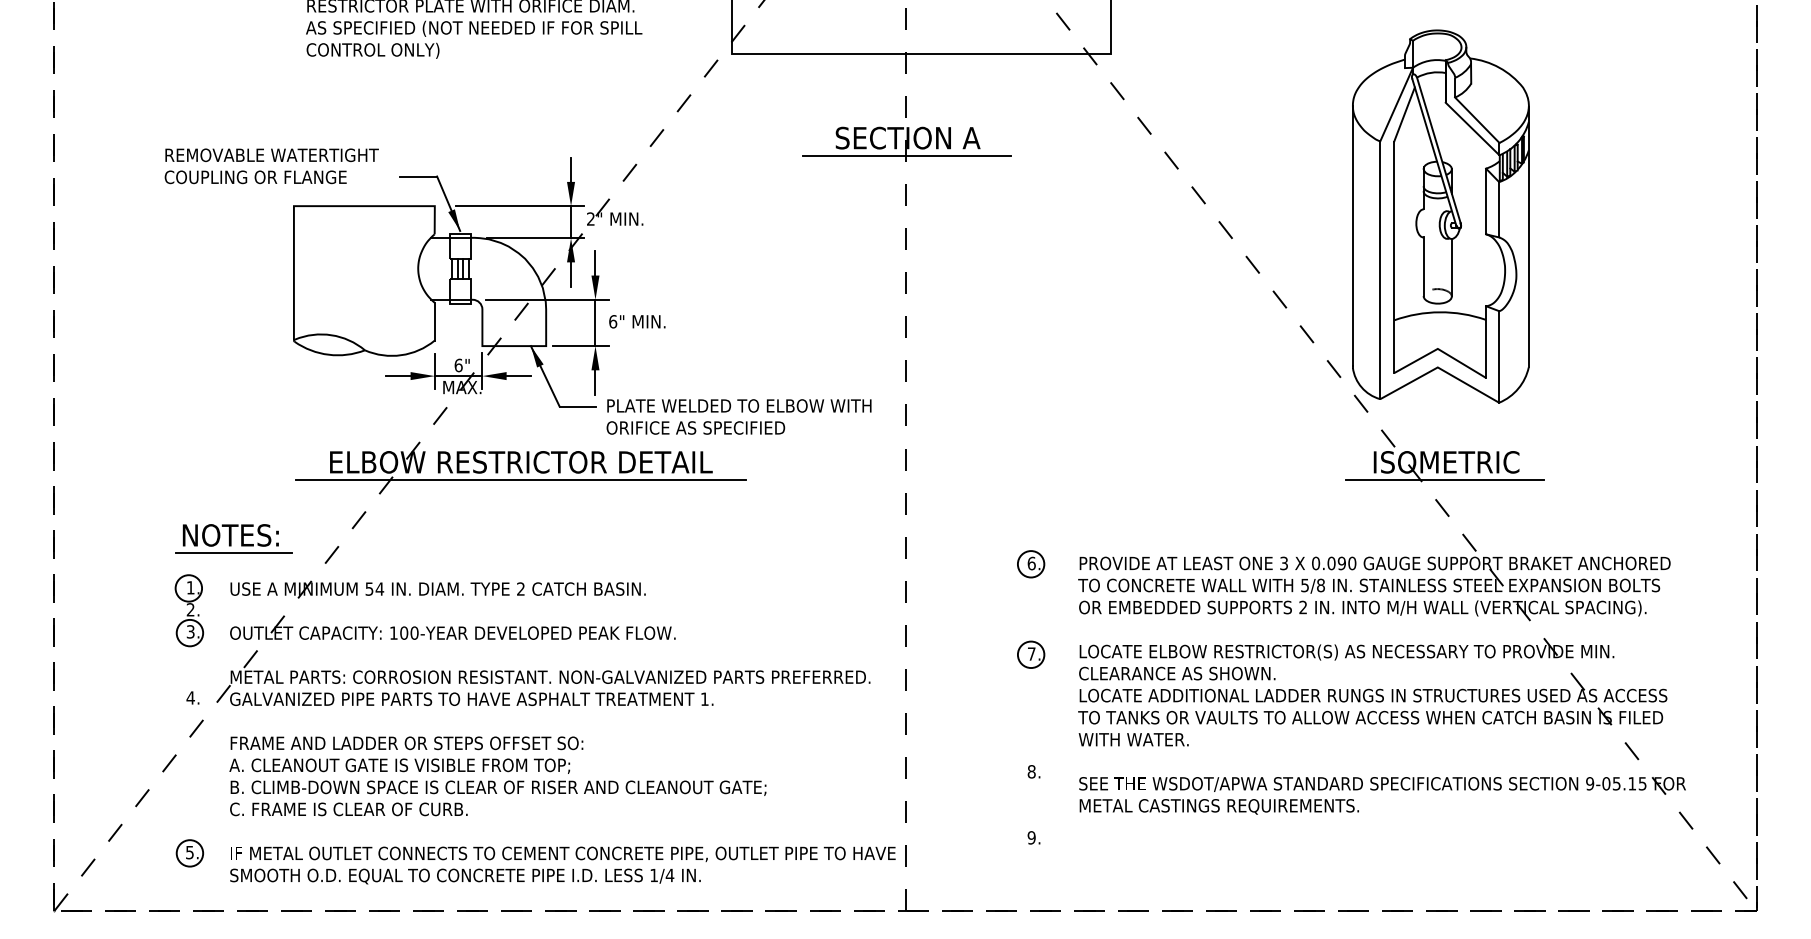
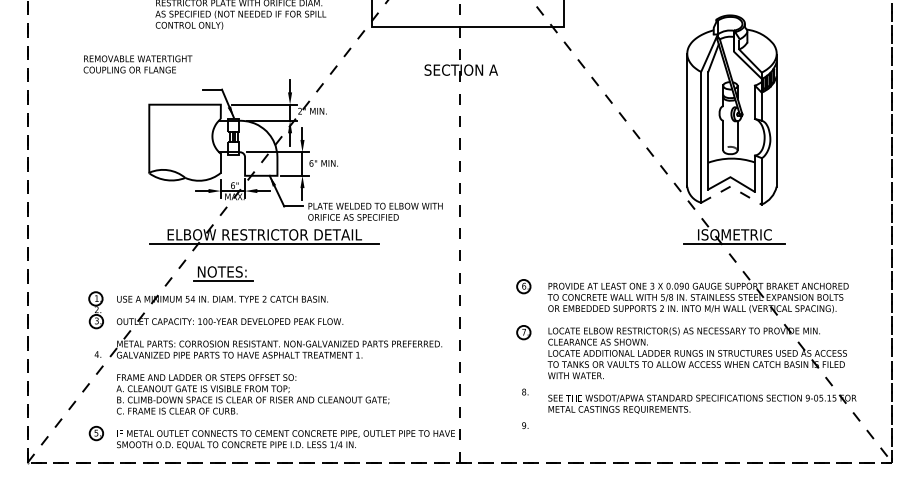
line: (906, 156) -> (460, 79), removed
text: (270, 166) -> (137, 64), moved
line: (1439, 369) -> (731, 187), solid -> dashed
part: (233, 538) -> (223, 273), moved

